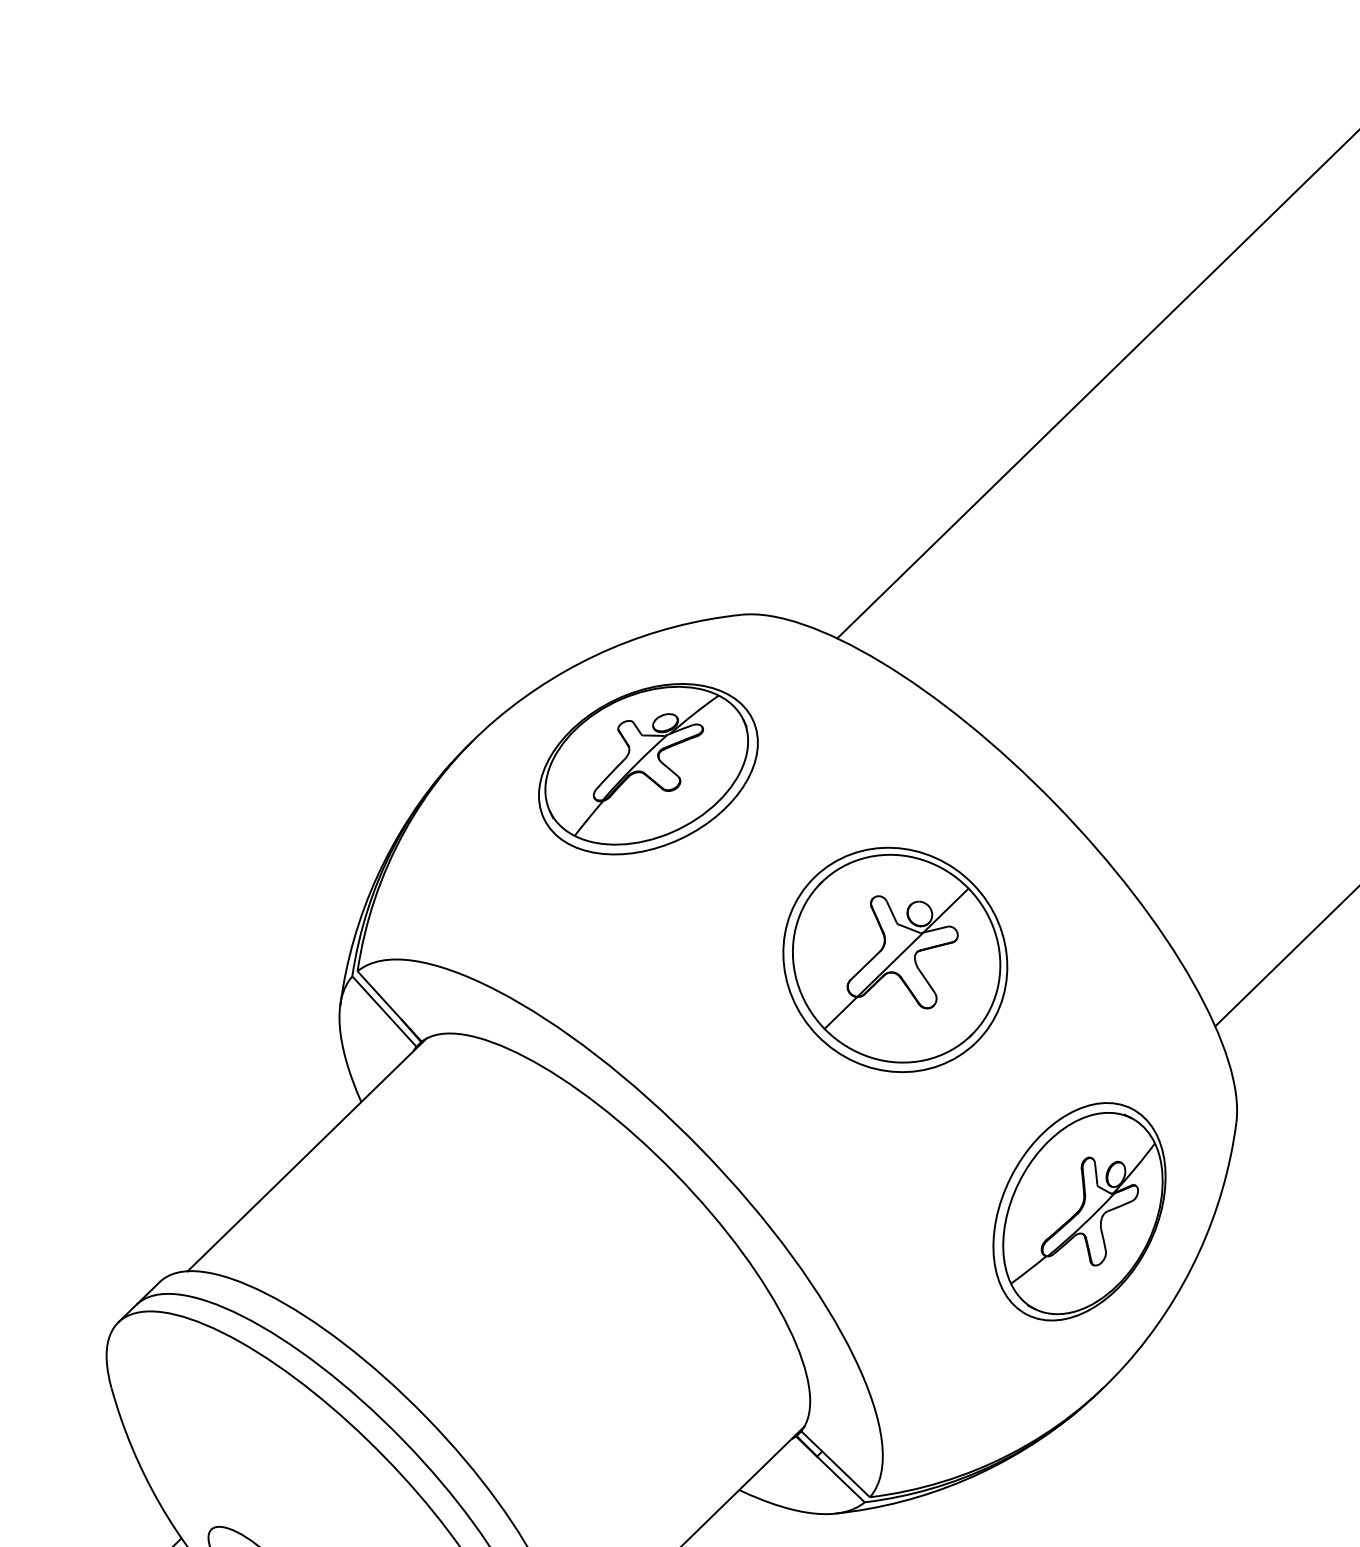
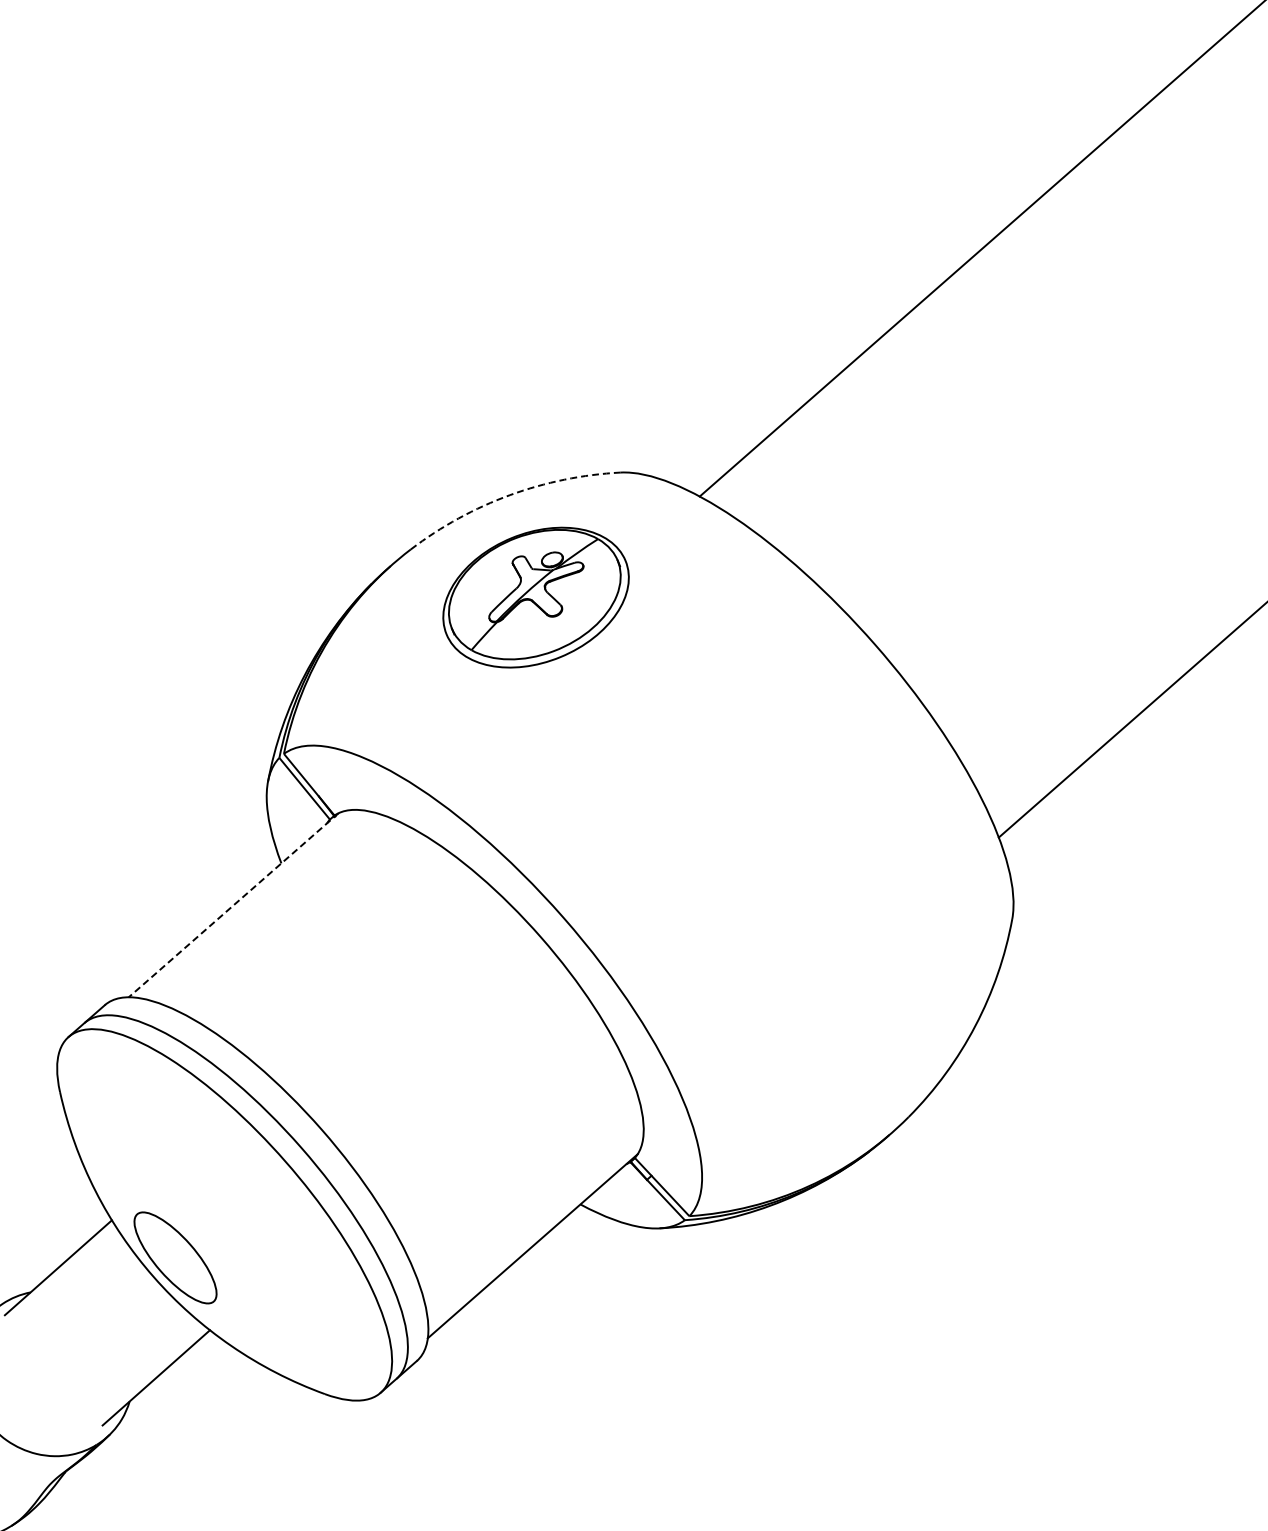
arc: (611, 649) -> (510, 495), solid -> dashed
part: (894, 959) -> (733, 767), removed
line: (306, 1155) -> (233, 905), solid -> dashed
part: (1078, 1211) -> (876, 986), removed

